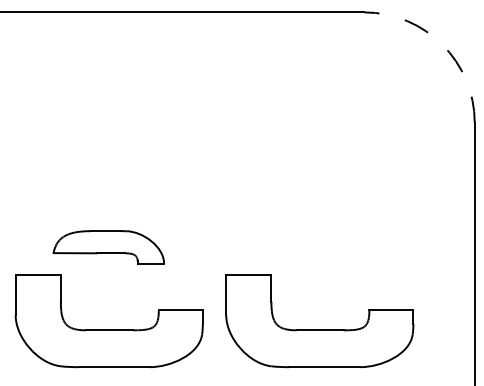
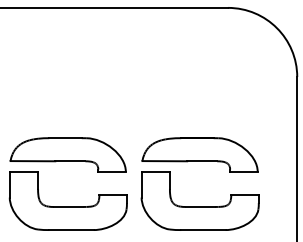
arc: (441, 45) -> (276, 28), dashed -> solid
part: (107, 246) -> (67, 154), size x1.67
part: (318, 246) -> (199, 154), added

